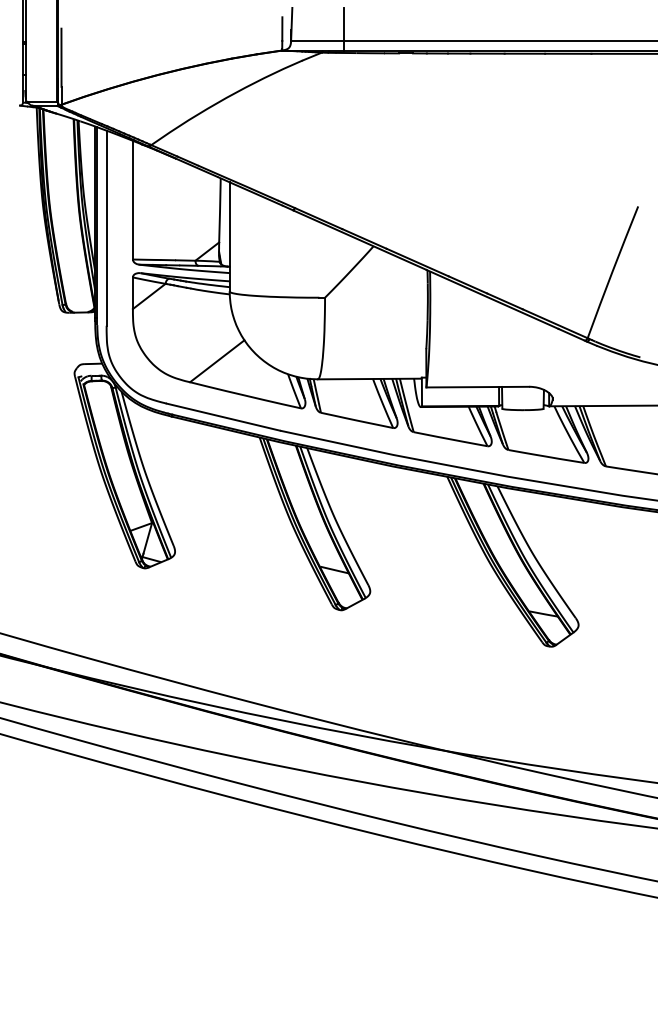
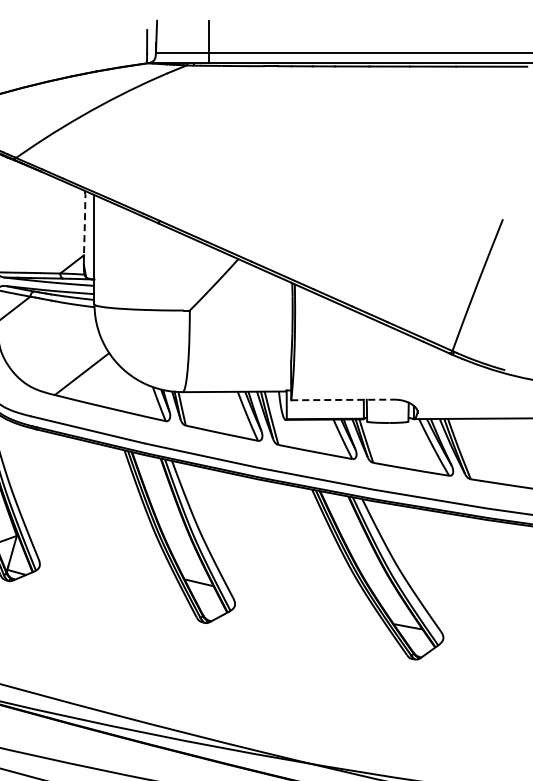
line: (220, 210) -> (85, 223), solid -> dashed
line: (478, 387) -> (343, 400), solid -> dashed

